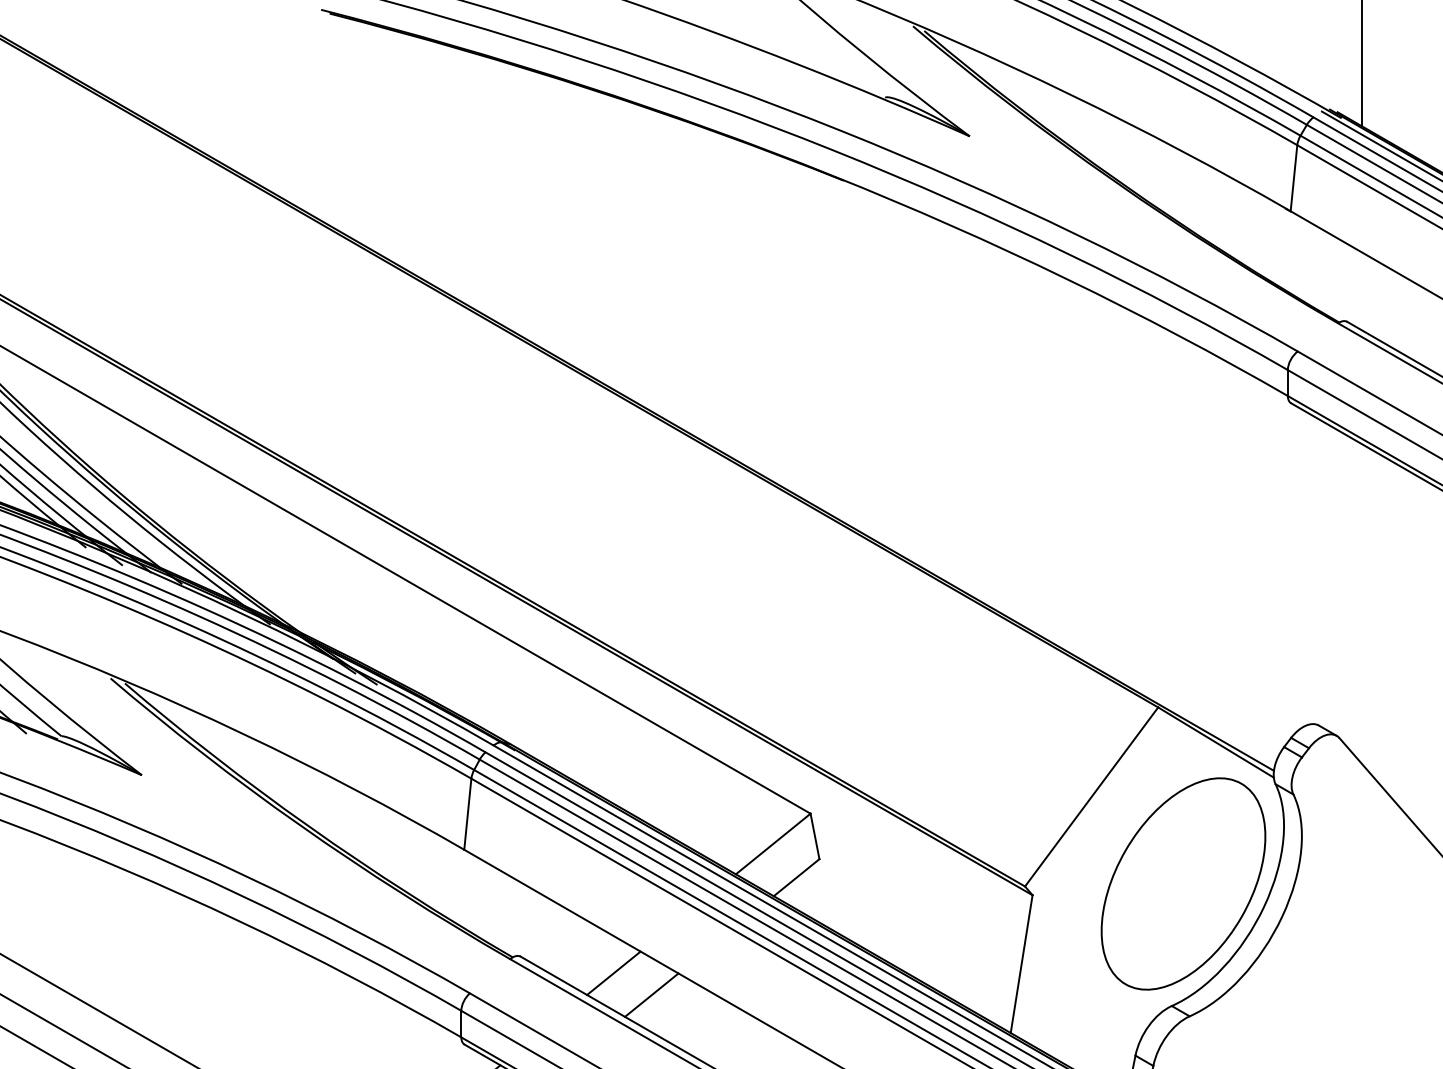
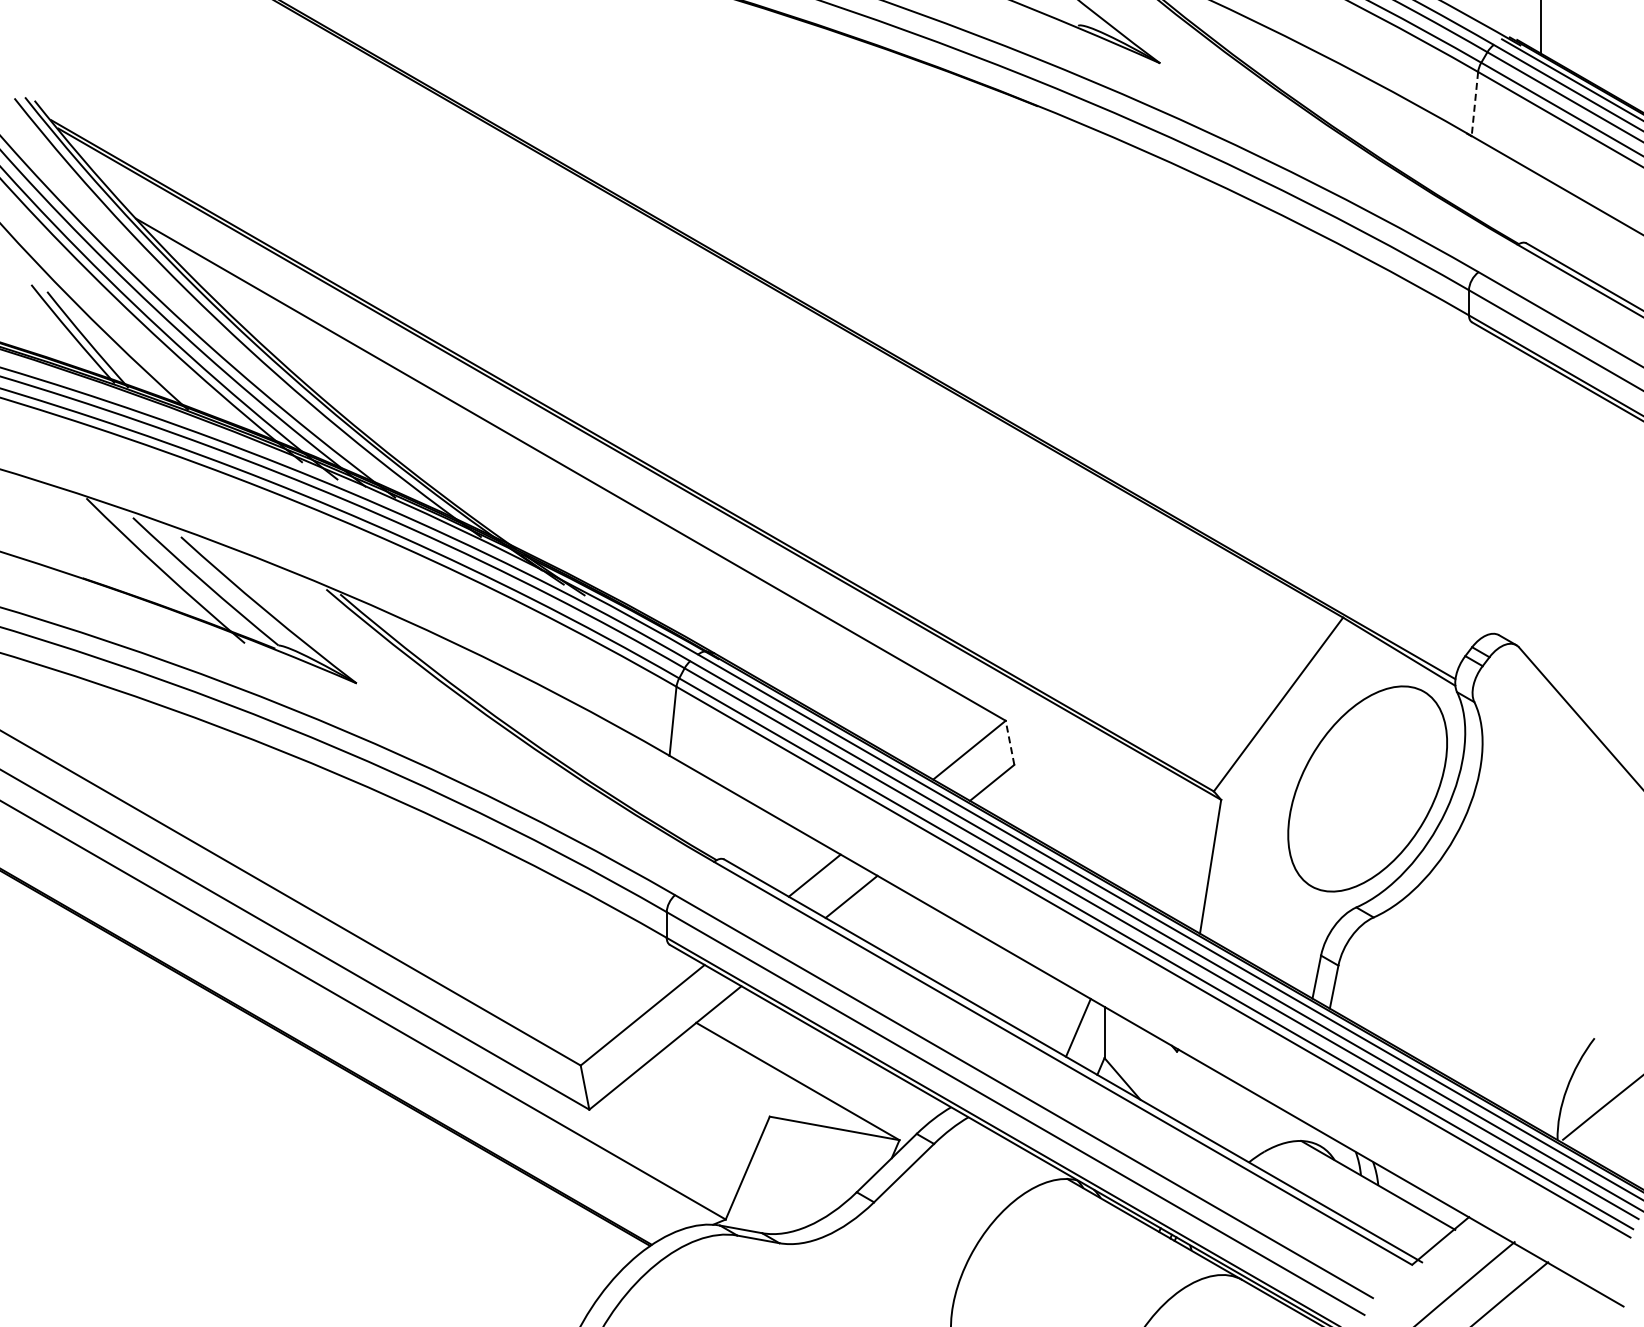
line: (1293, 178) -> (1474, 104), solid -> dashed
line: (814, 836) -> (1009, 742), solid -> dashed

